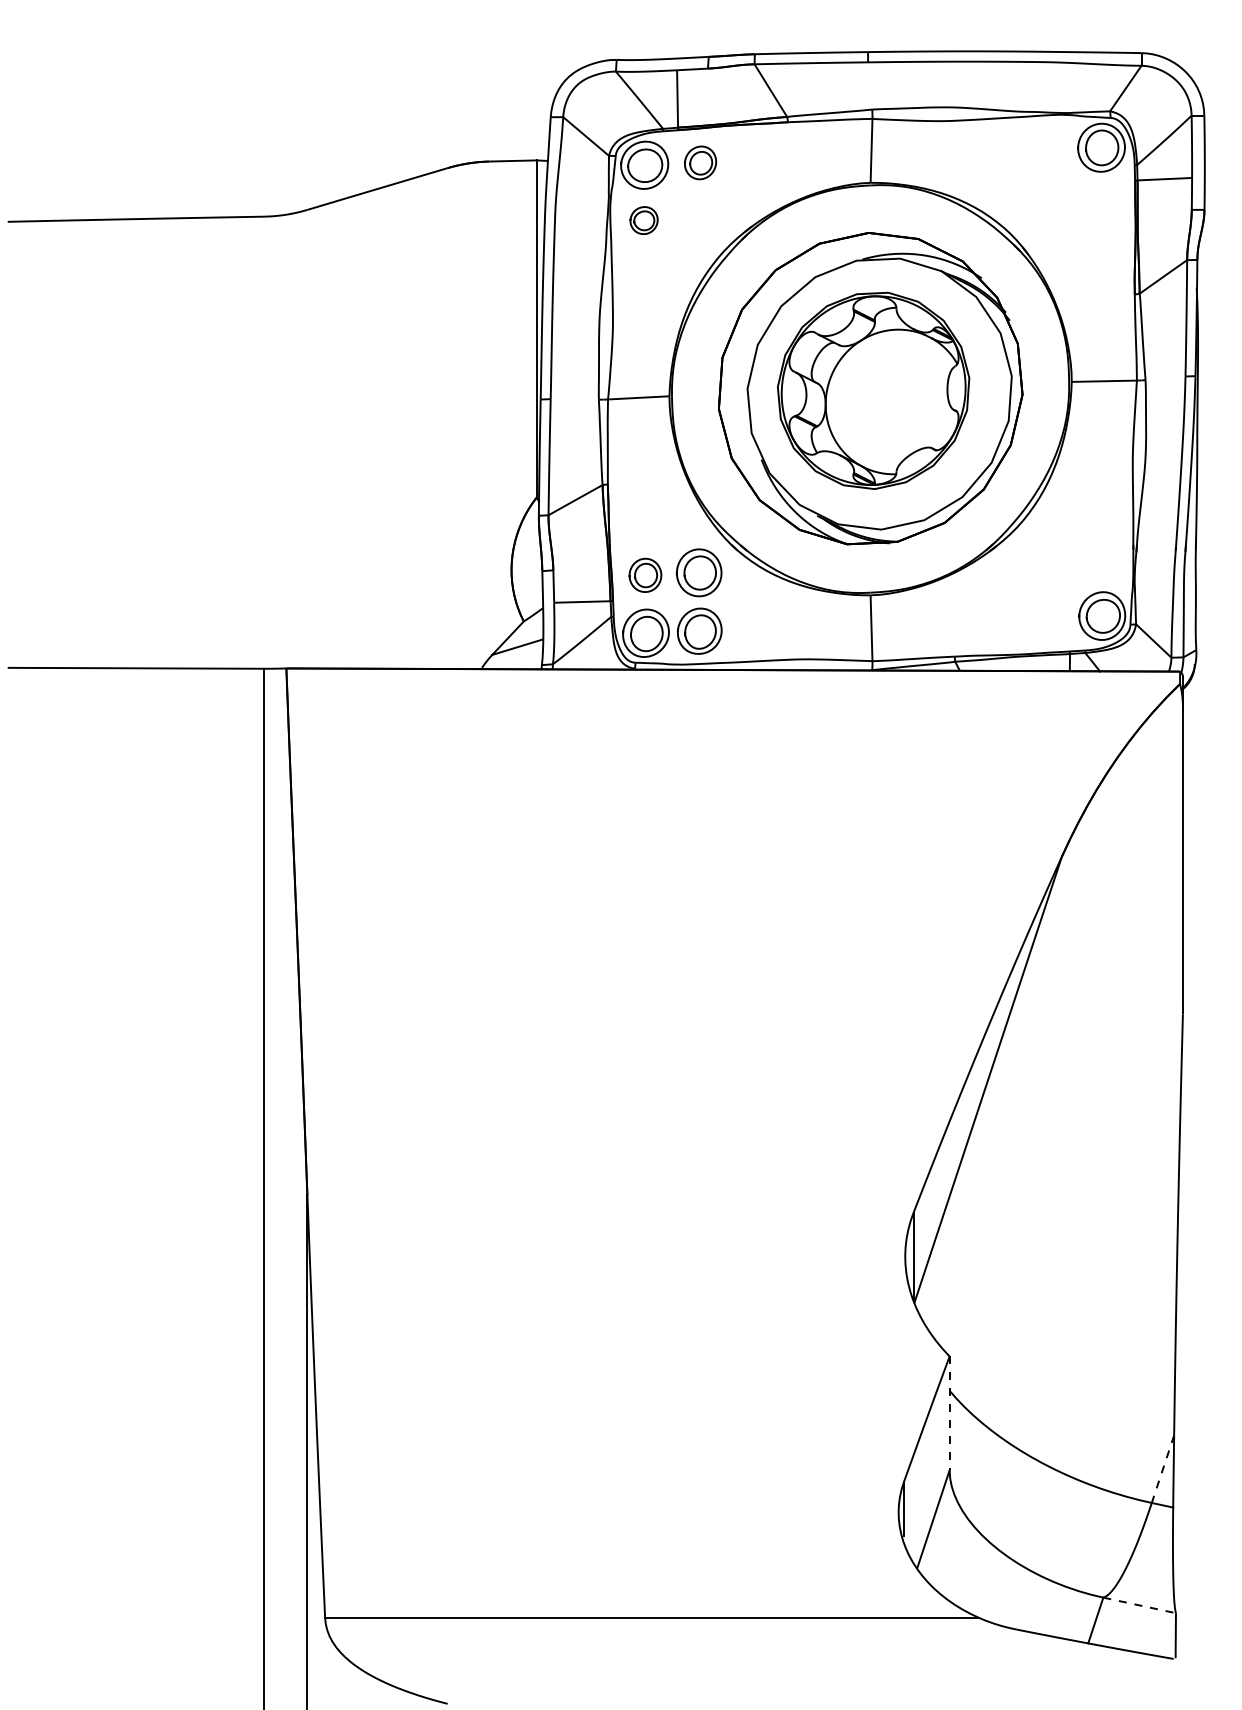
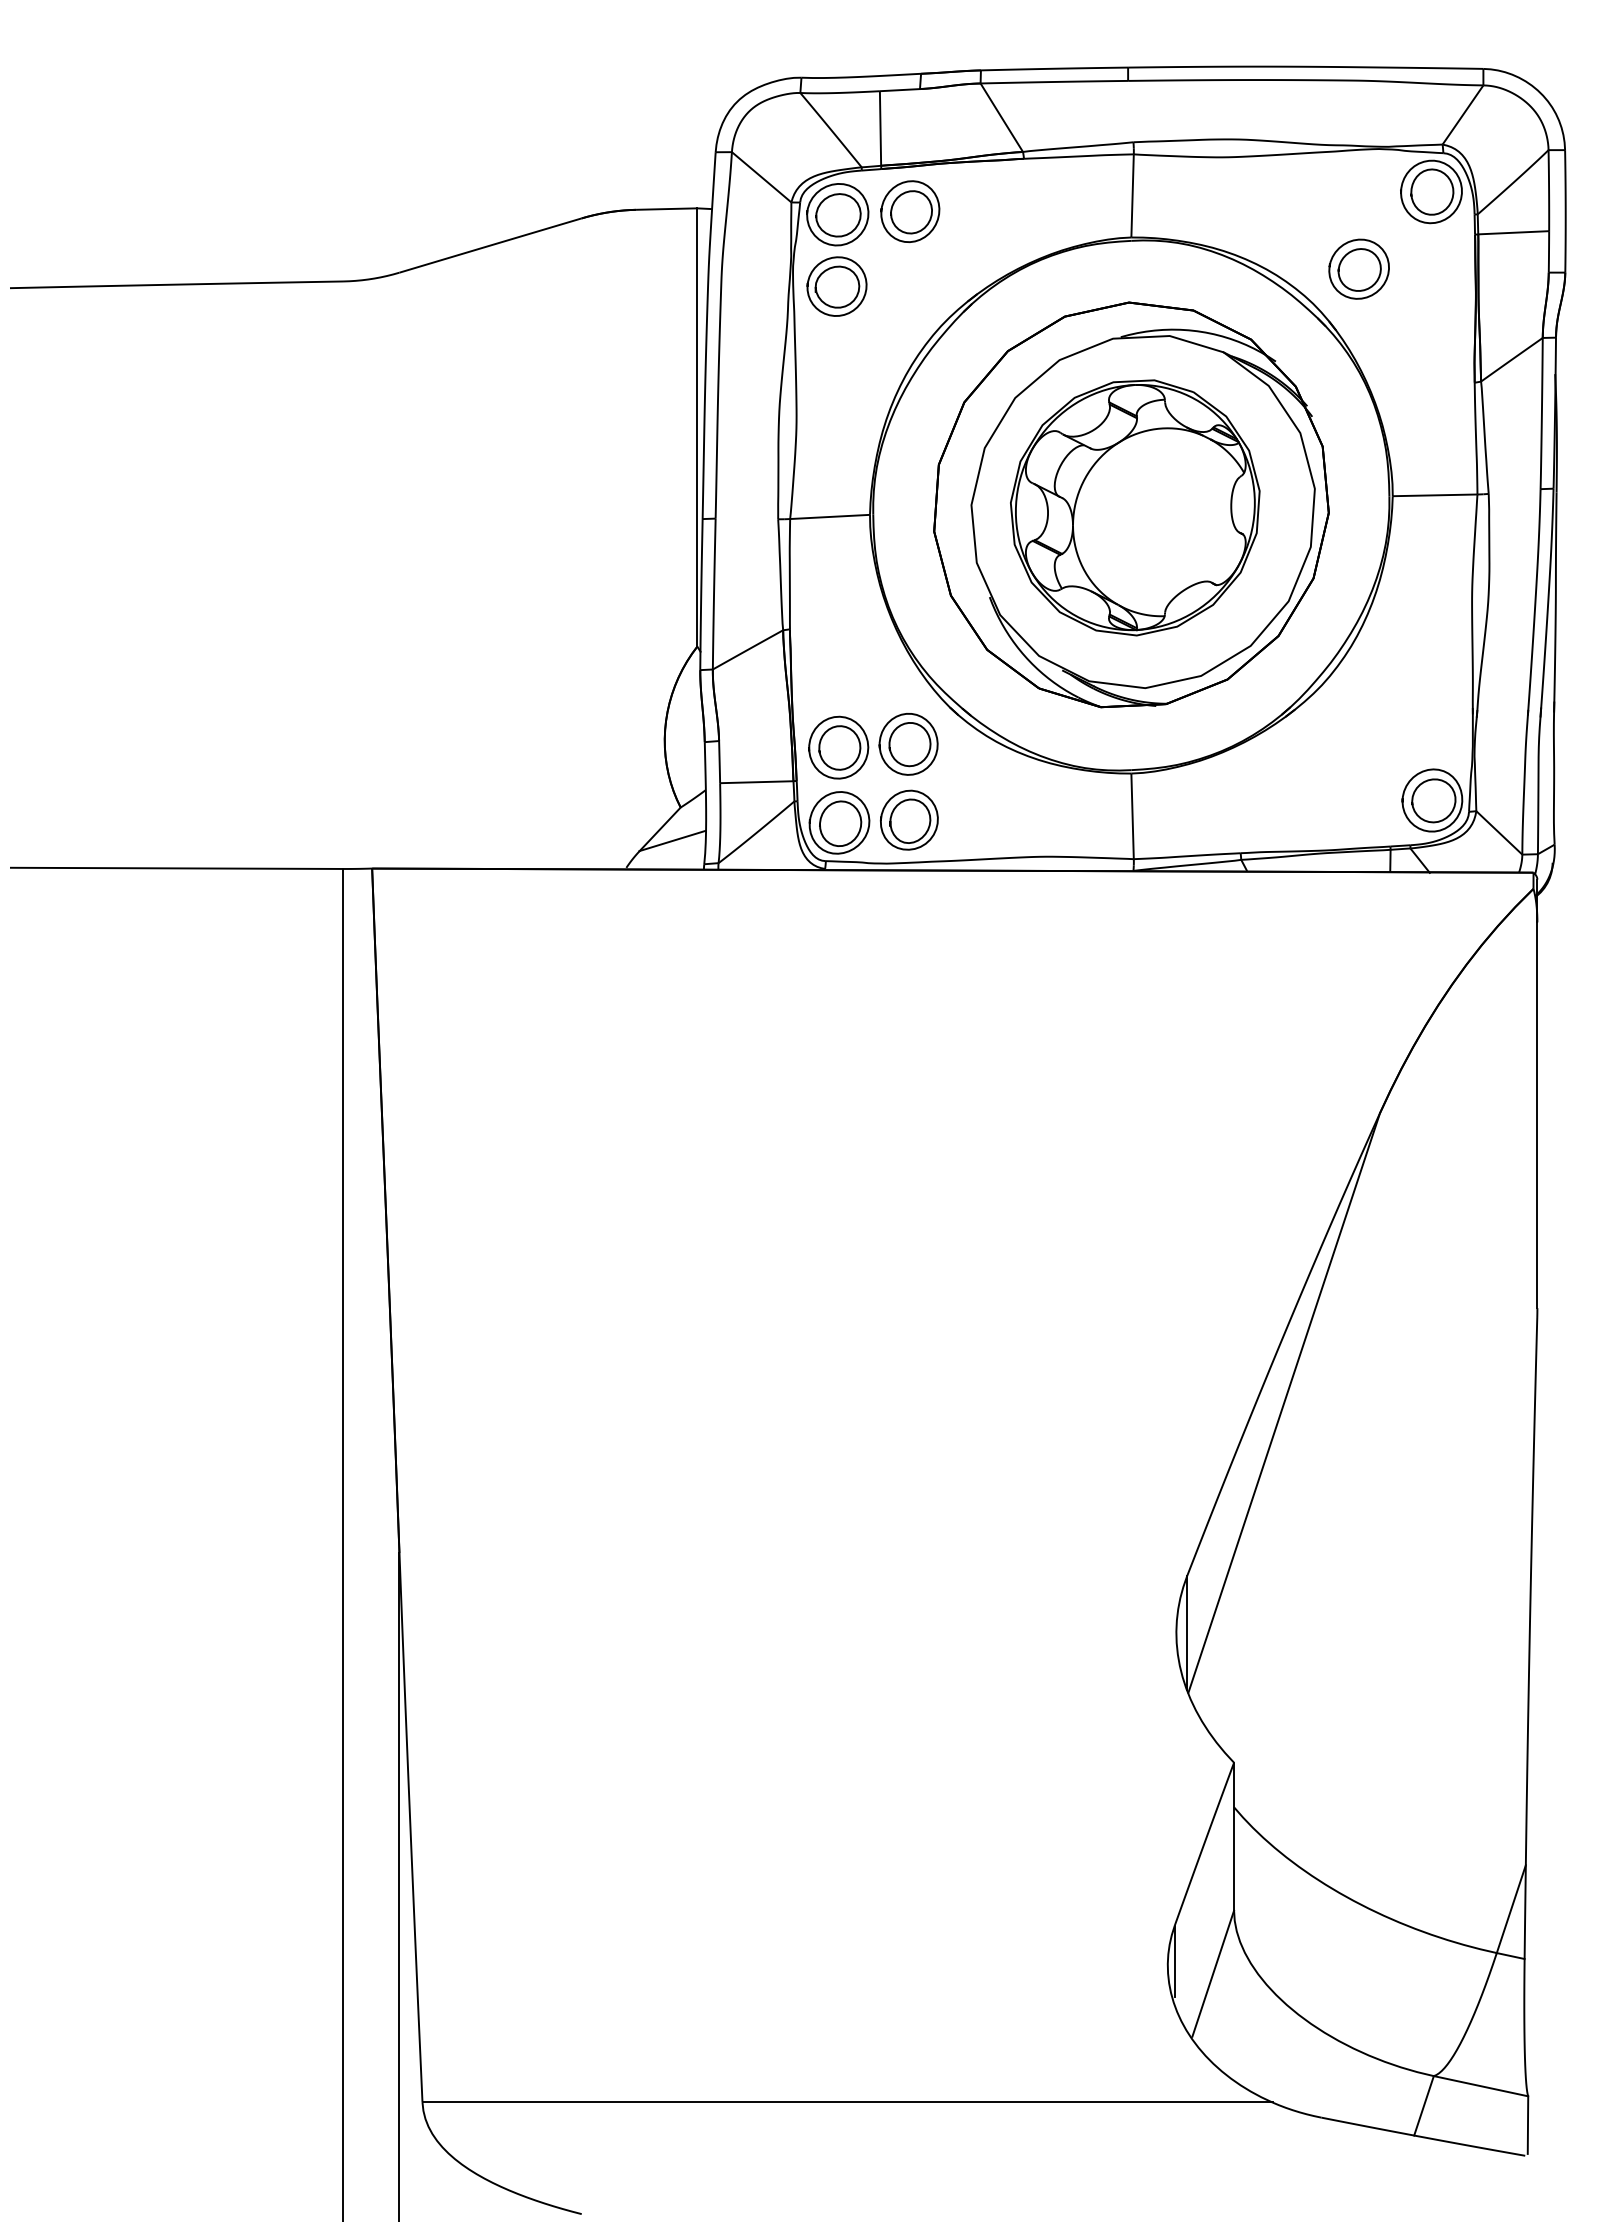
part: (700, 162) -> (910, 211), size x1.43
part: (1045, 206) -> (1358, 268), added
part: (643, 220) -> (836, 286), size x1.67
part: (645, 575) -> (838, 747), size x1.43
line: (949, 1413) -> (1234, 1836), dashed -> solid
line: (1163, 1469) -> (1511, 1909), dashed -> solid
line: (1140, 1605) -> (1481, 2086), dashed -> solid

